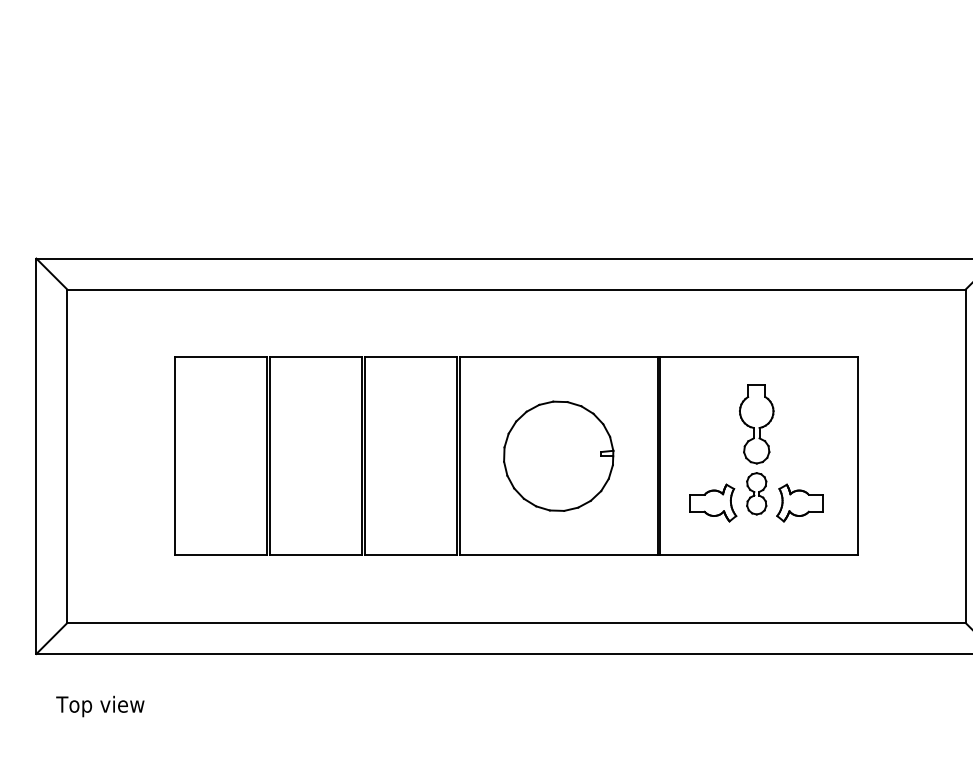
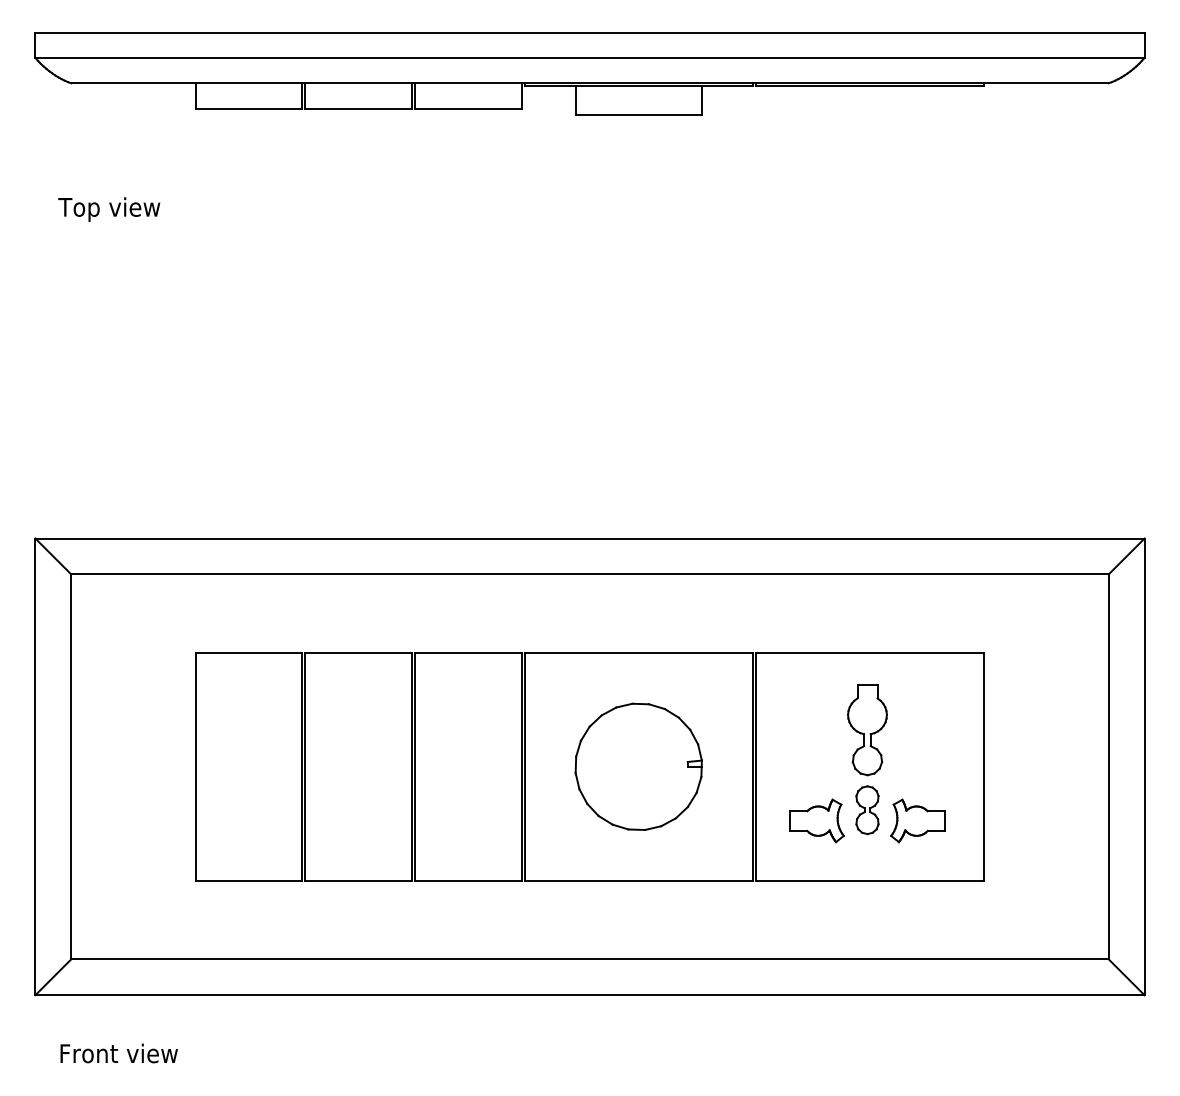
text: (107, 706) -> (117, 1055), Top view -> Front view

